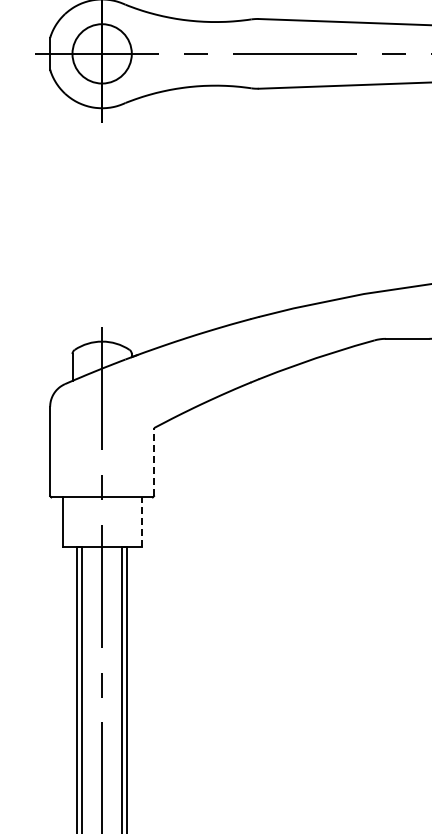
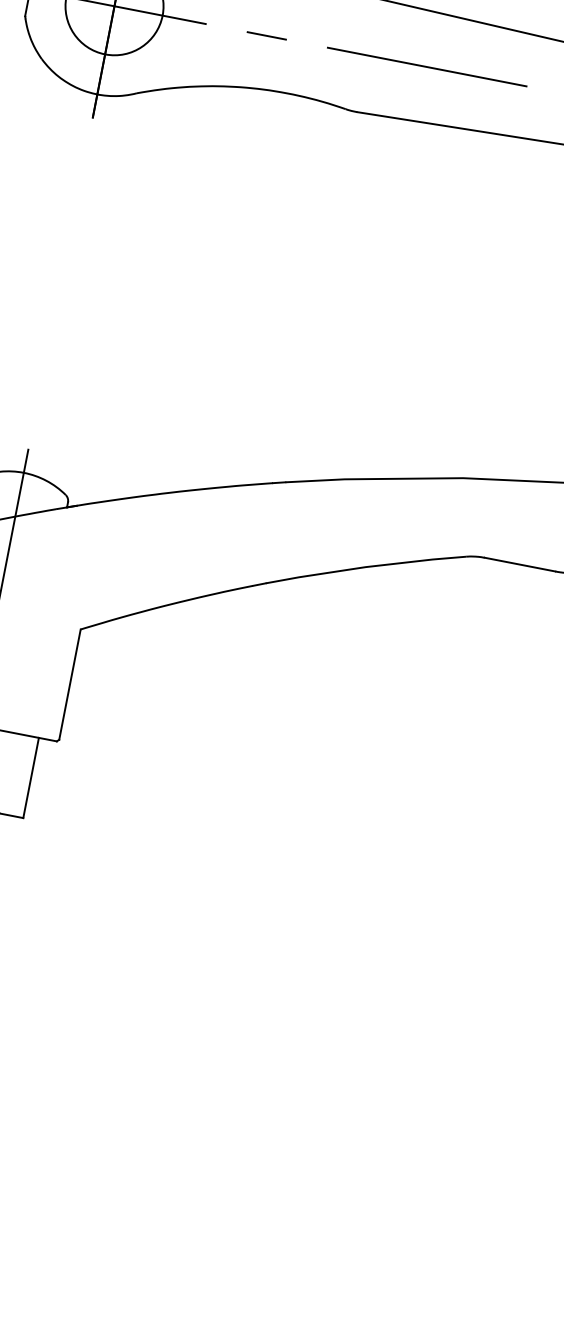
line: (154, 461) -> (70, 683), dashed -> solid
line: (141, 522) -> (30, 778), dashed -> solid

